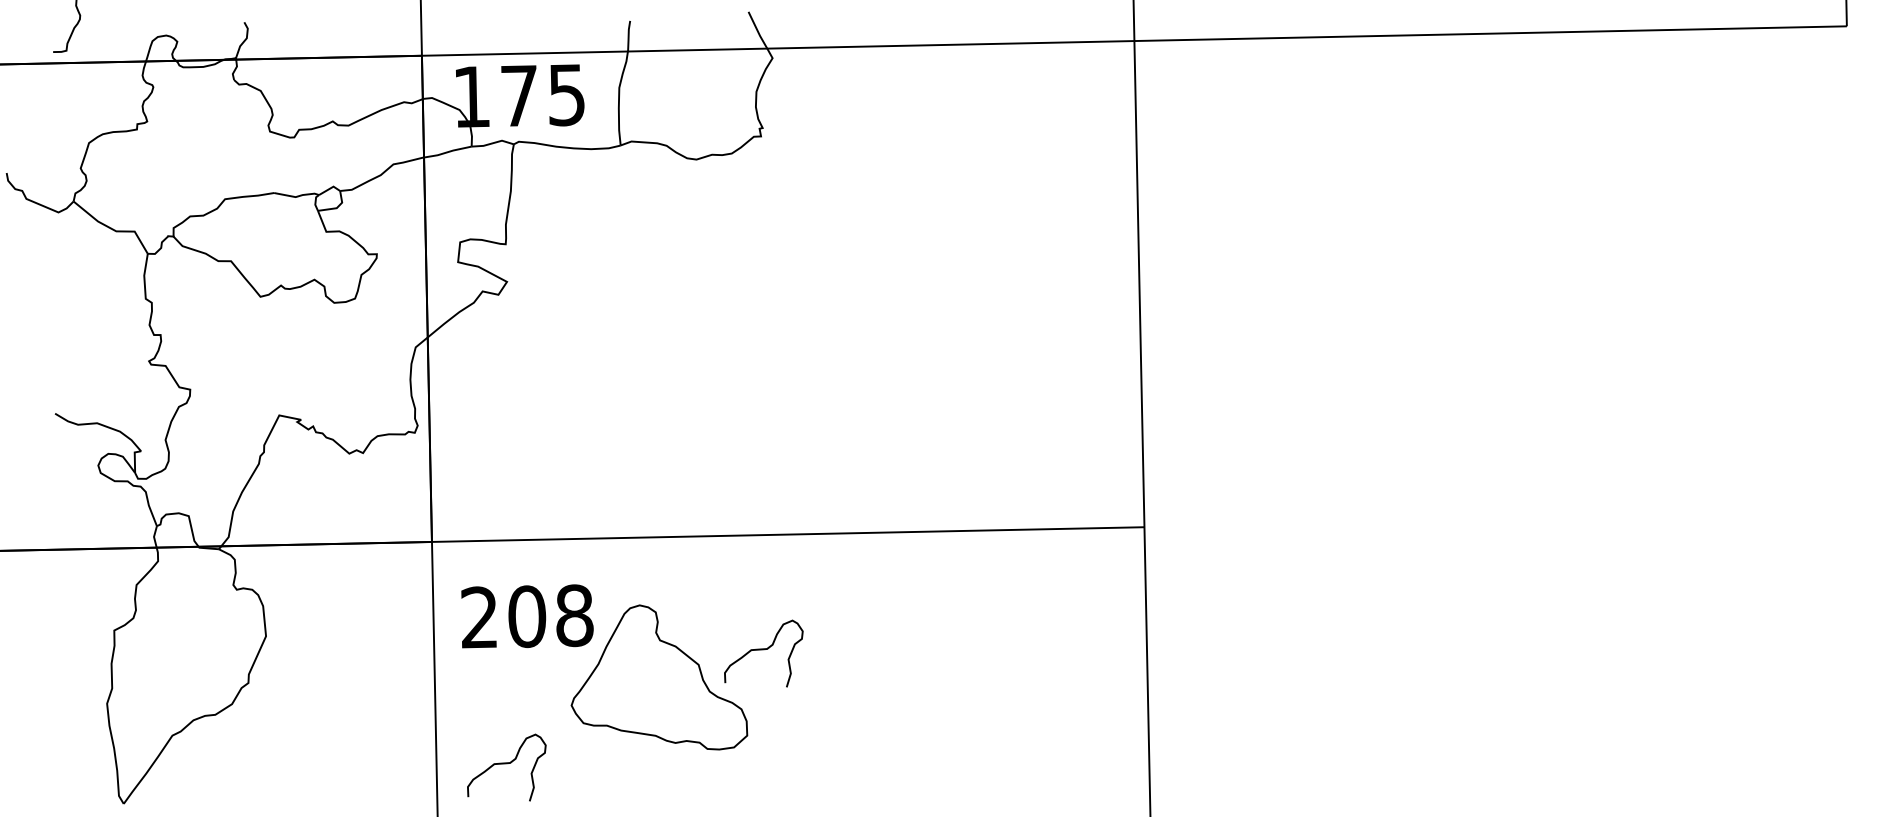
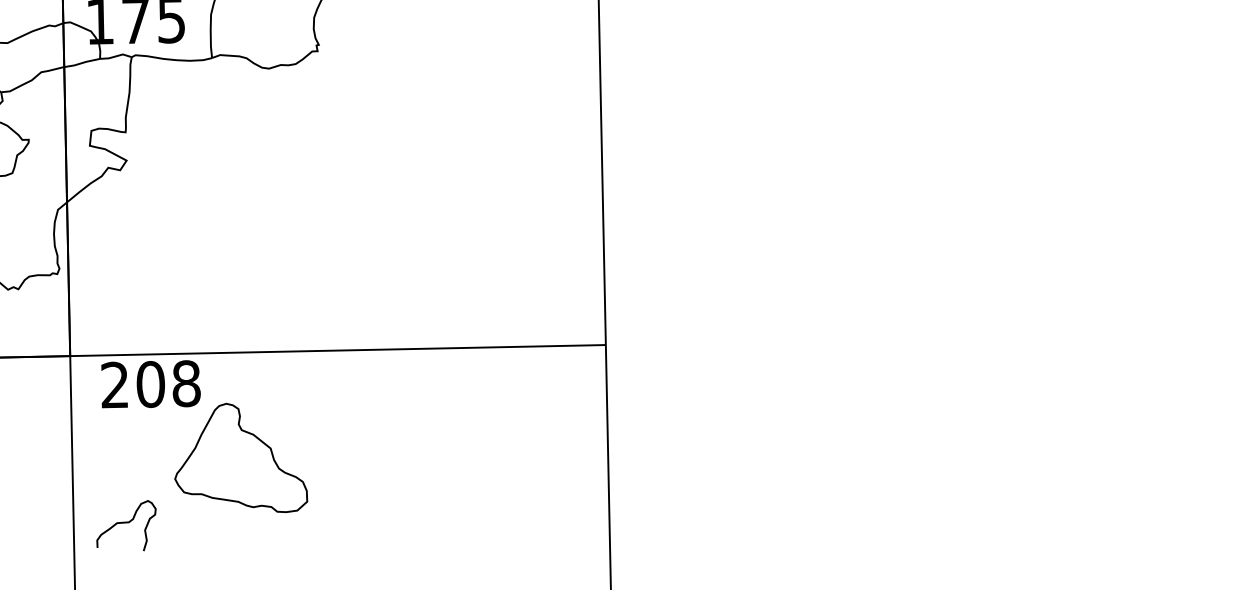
text: (527, 616) -> (151, 384), moved
curve: (763, 650) -> (319, 437), removed

